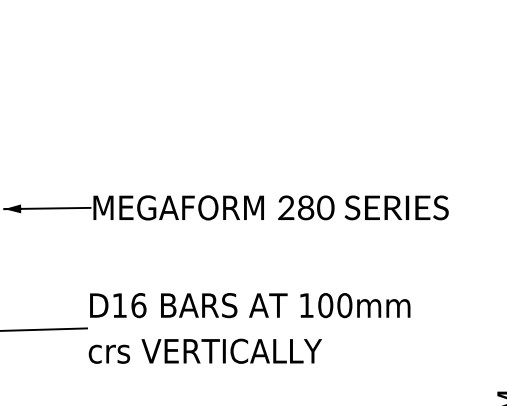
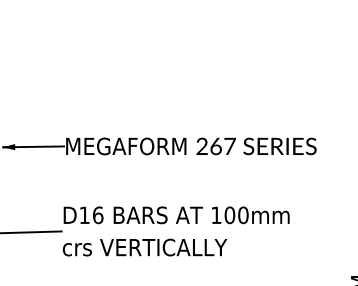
text: (316, 207) -> (223, 146), 280 -> 267

